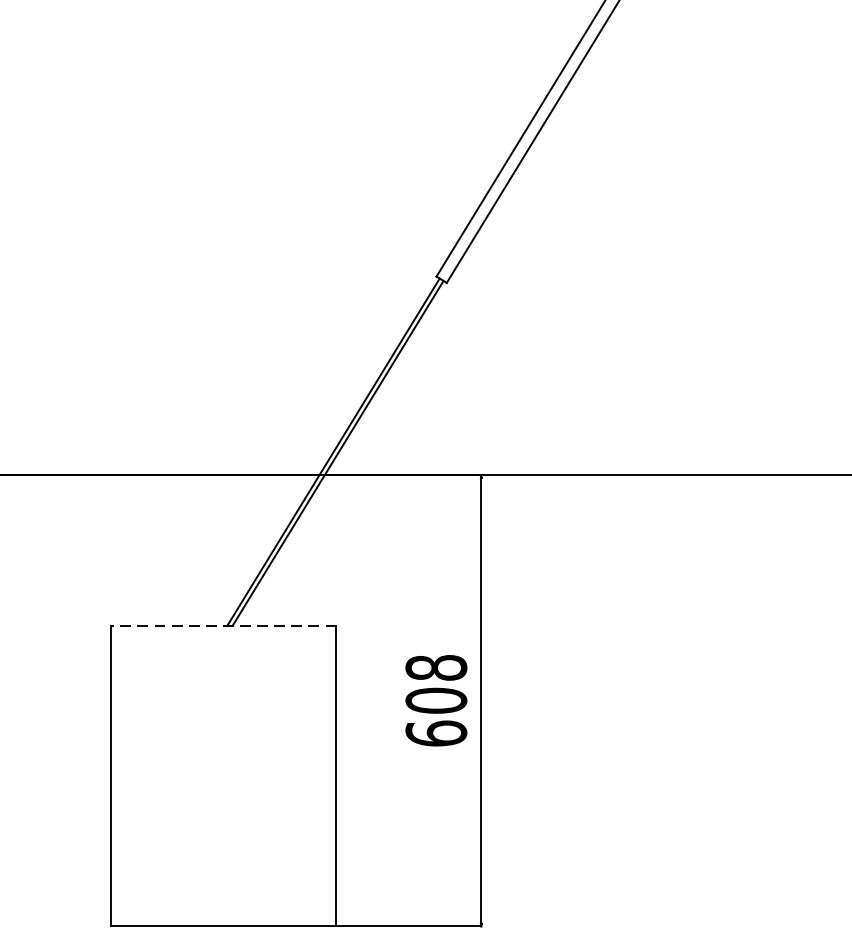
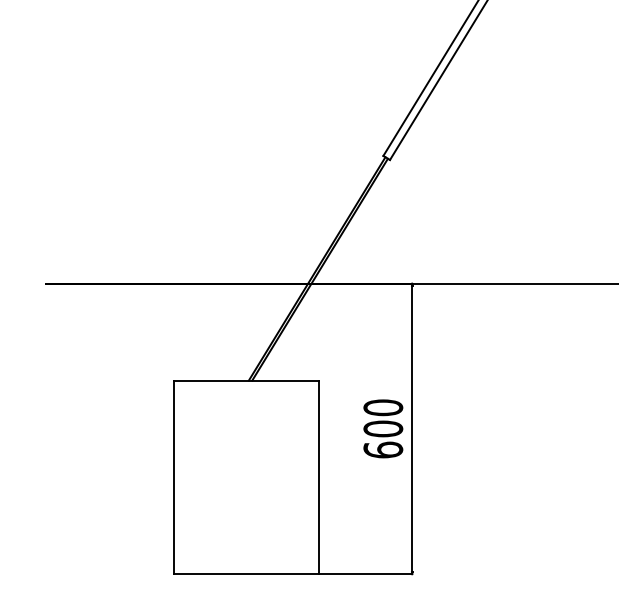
line: (223, 625) -> (246, 380), dashed -> solid
text: (436, 667) -> (383, 407), 608 -> 600

